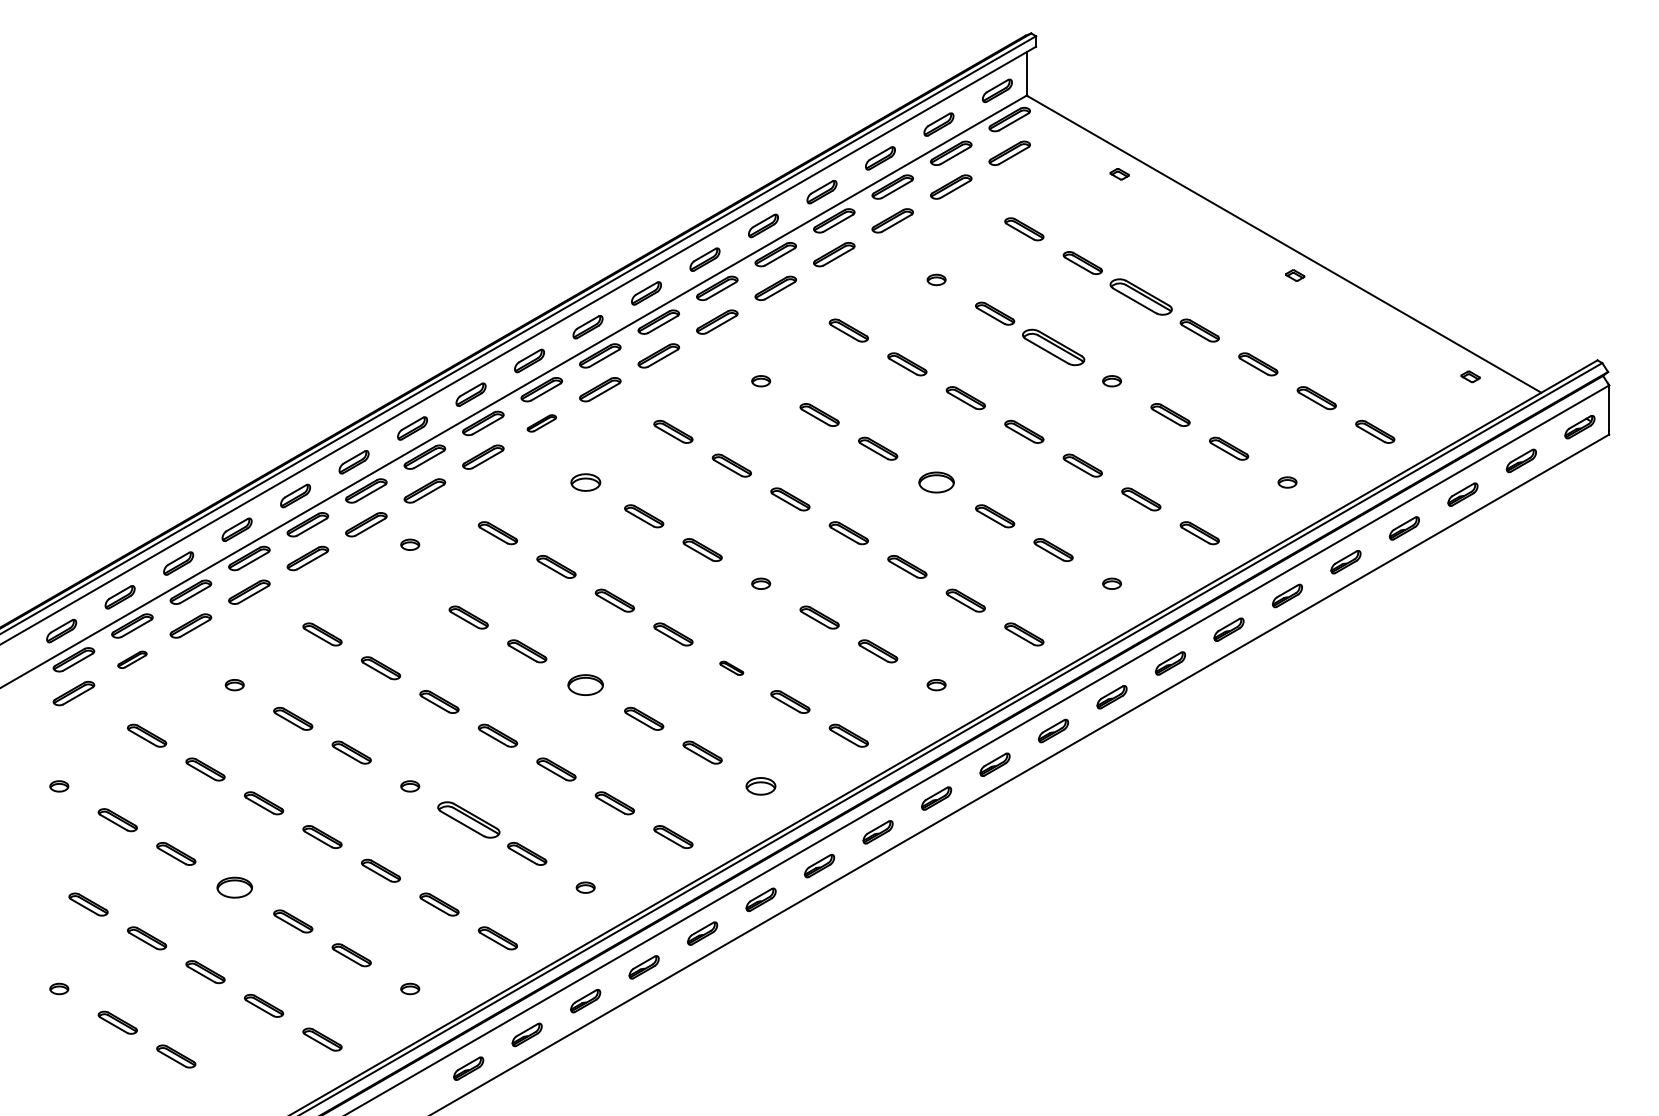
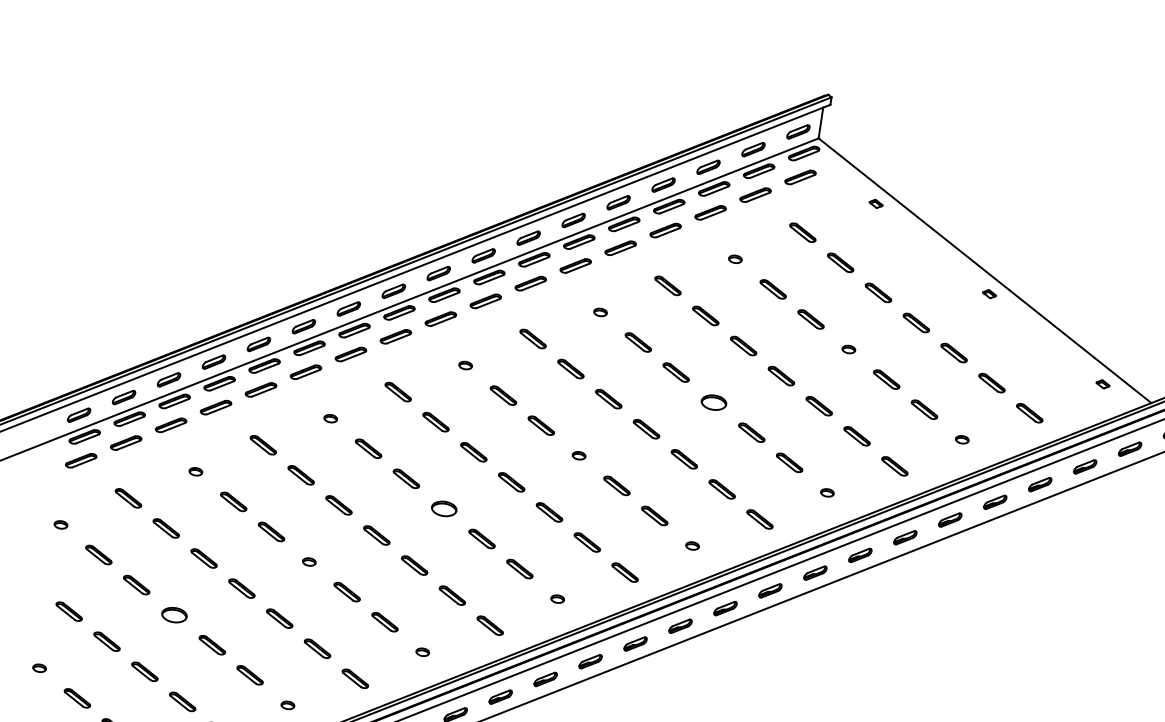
part: (1141, 296) -> (878, 292), size x0.62
part: (1053, 347) -> (810, 319), size x0.62
part: (541, 423) -> (440, 319), size x1.43
part: (585, 482) -> (465, 365), size x0.62
part: (410, 544) -> (330, 418), moved
part: (132, 659) -> (126, 442), size x1.43
part: (731, 668) -> (549, 512), size x1.67
part: (761, 786) -> (557, 599), size x0.62
part: (468, 820) -> (346, 592), size x0.62

